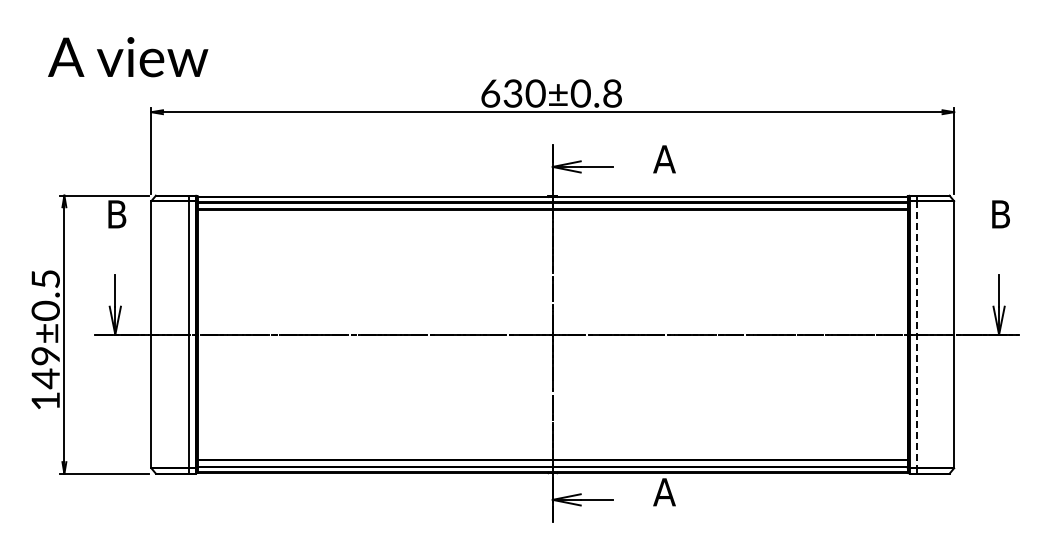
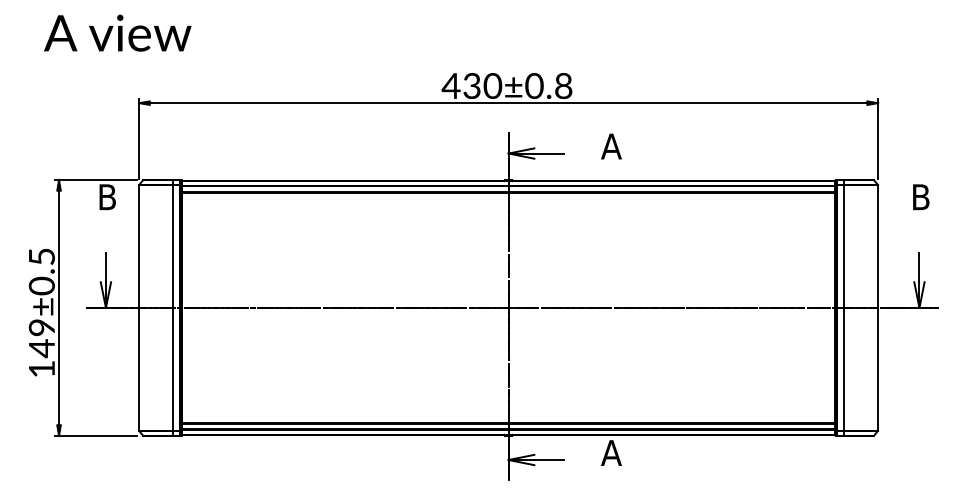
text: (128, 57) -> (118, 33), moved
text: (489, 93) -> (450, 85), 630±0.8 -> 430±0.8
line: (916, 335) -> (843, 308), dashed -> solid

